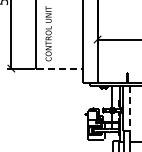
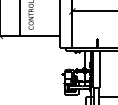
line: (60, 68) -> (41, 35), dashed -> solid
line: (130, 109) -> (99, 70), dashed -> solid

